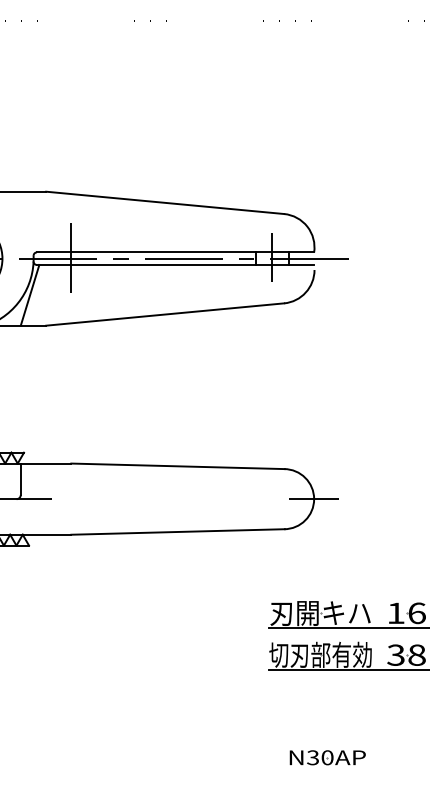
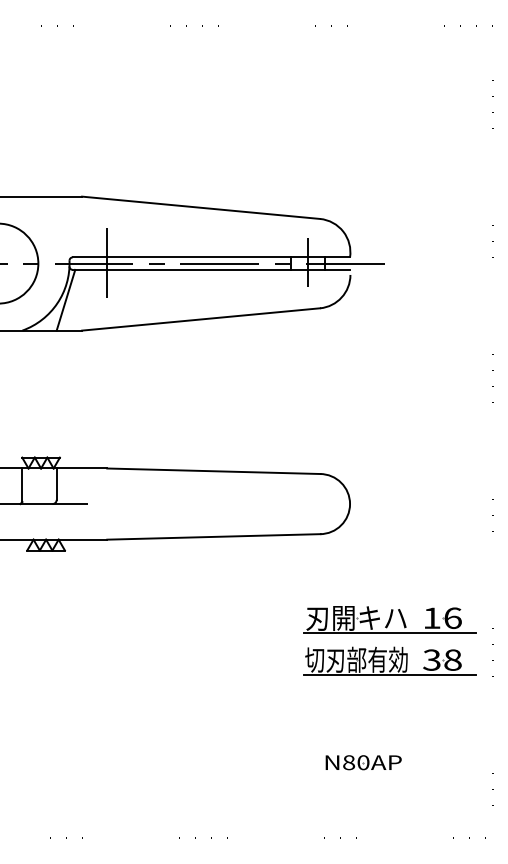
line: (313, 499) -> (349, 504), removed
text: (313, 757) -> (349, 762), N30AP -> N80AP

